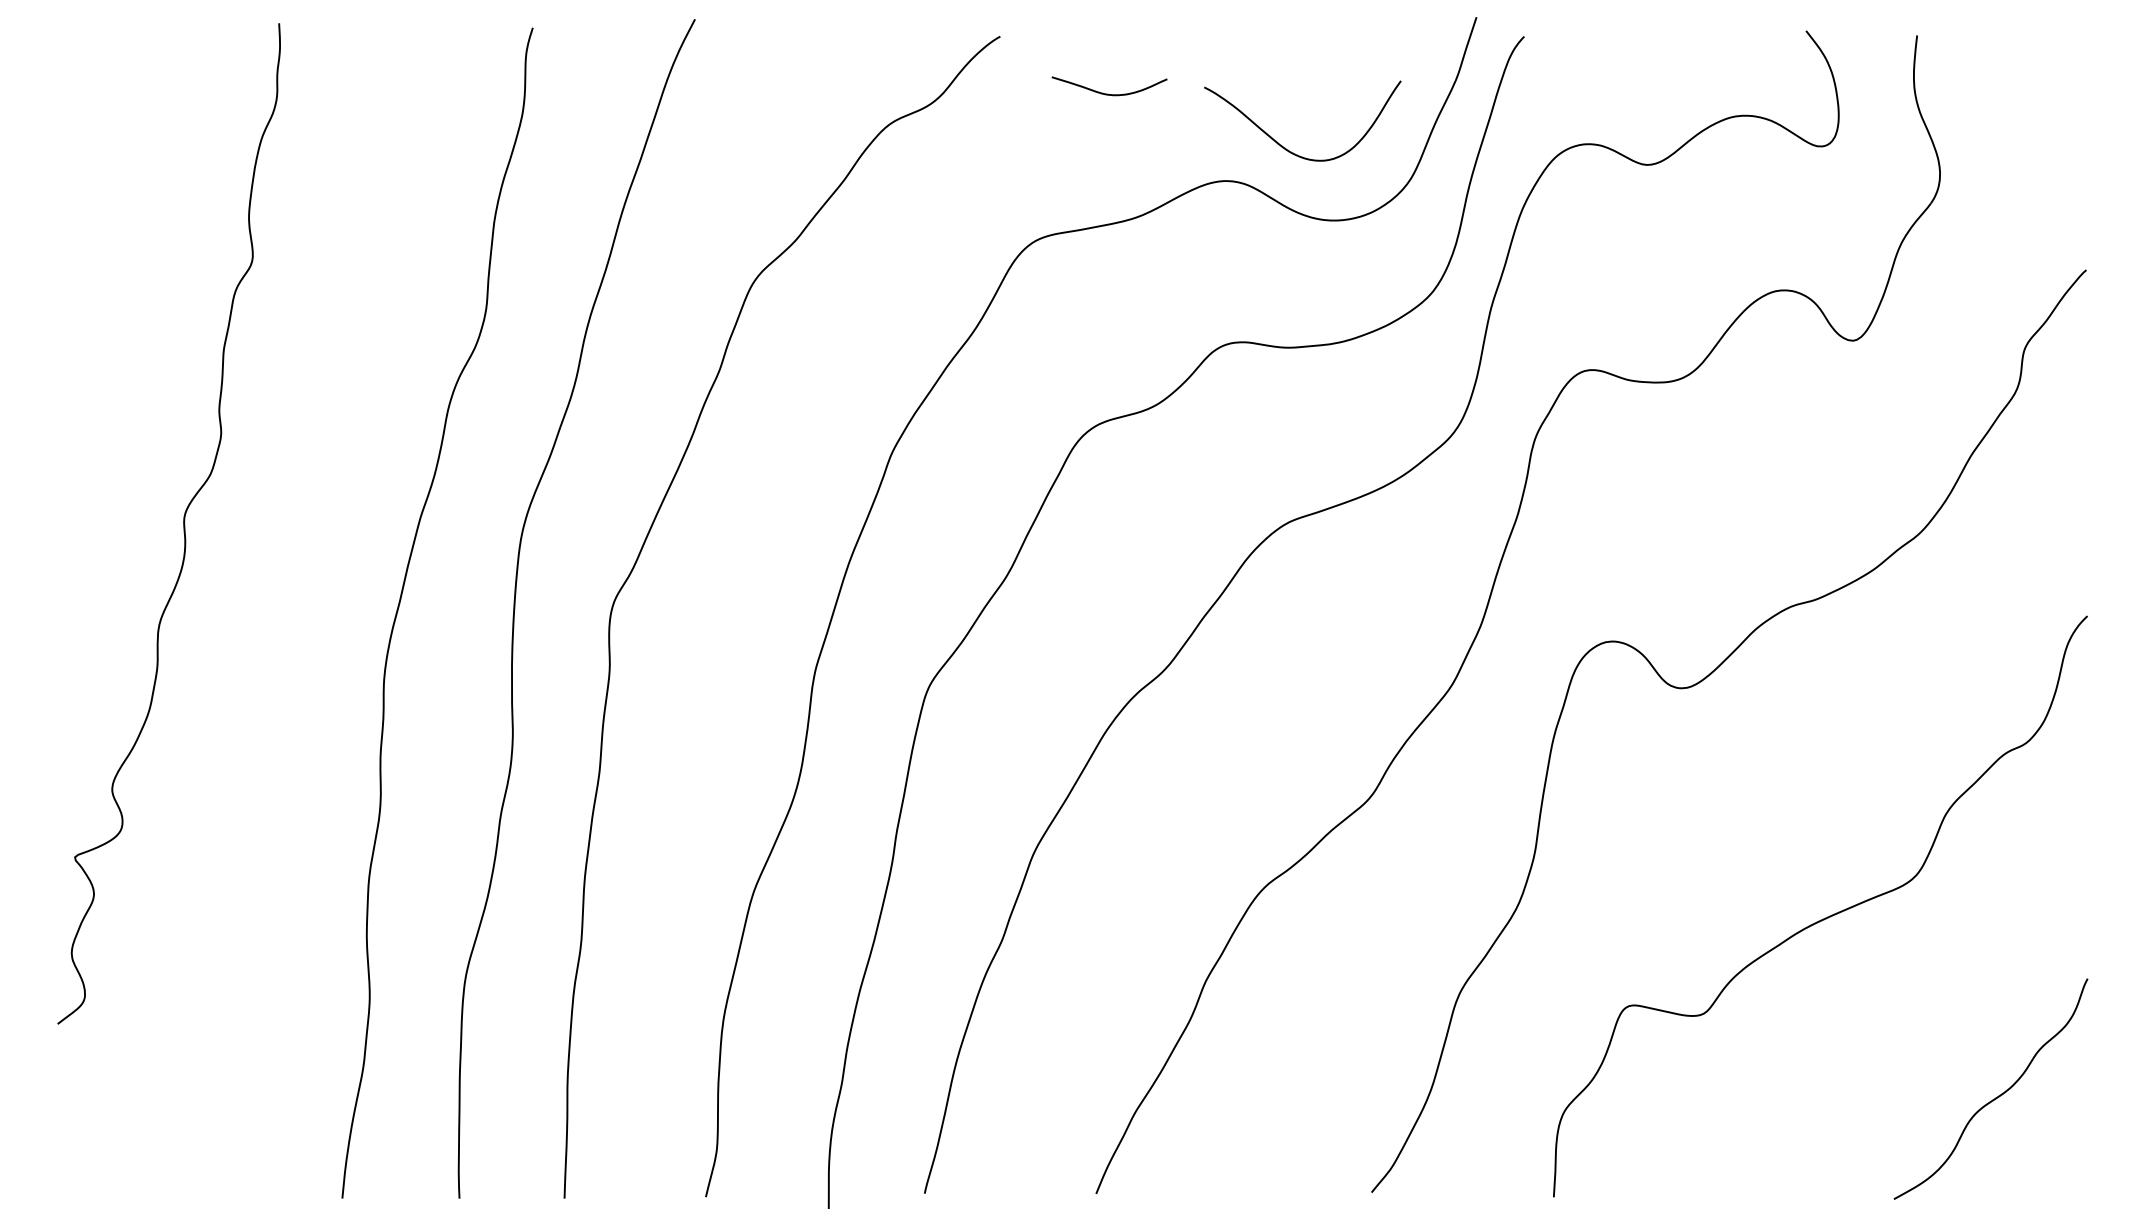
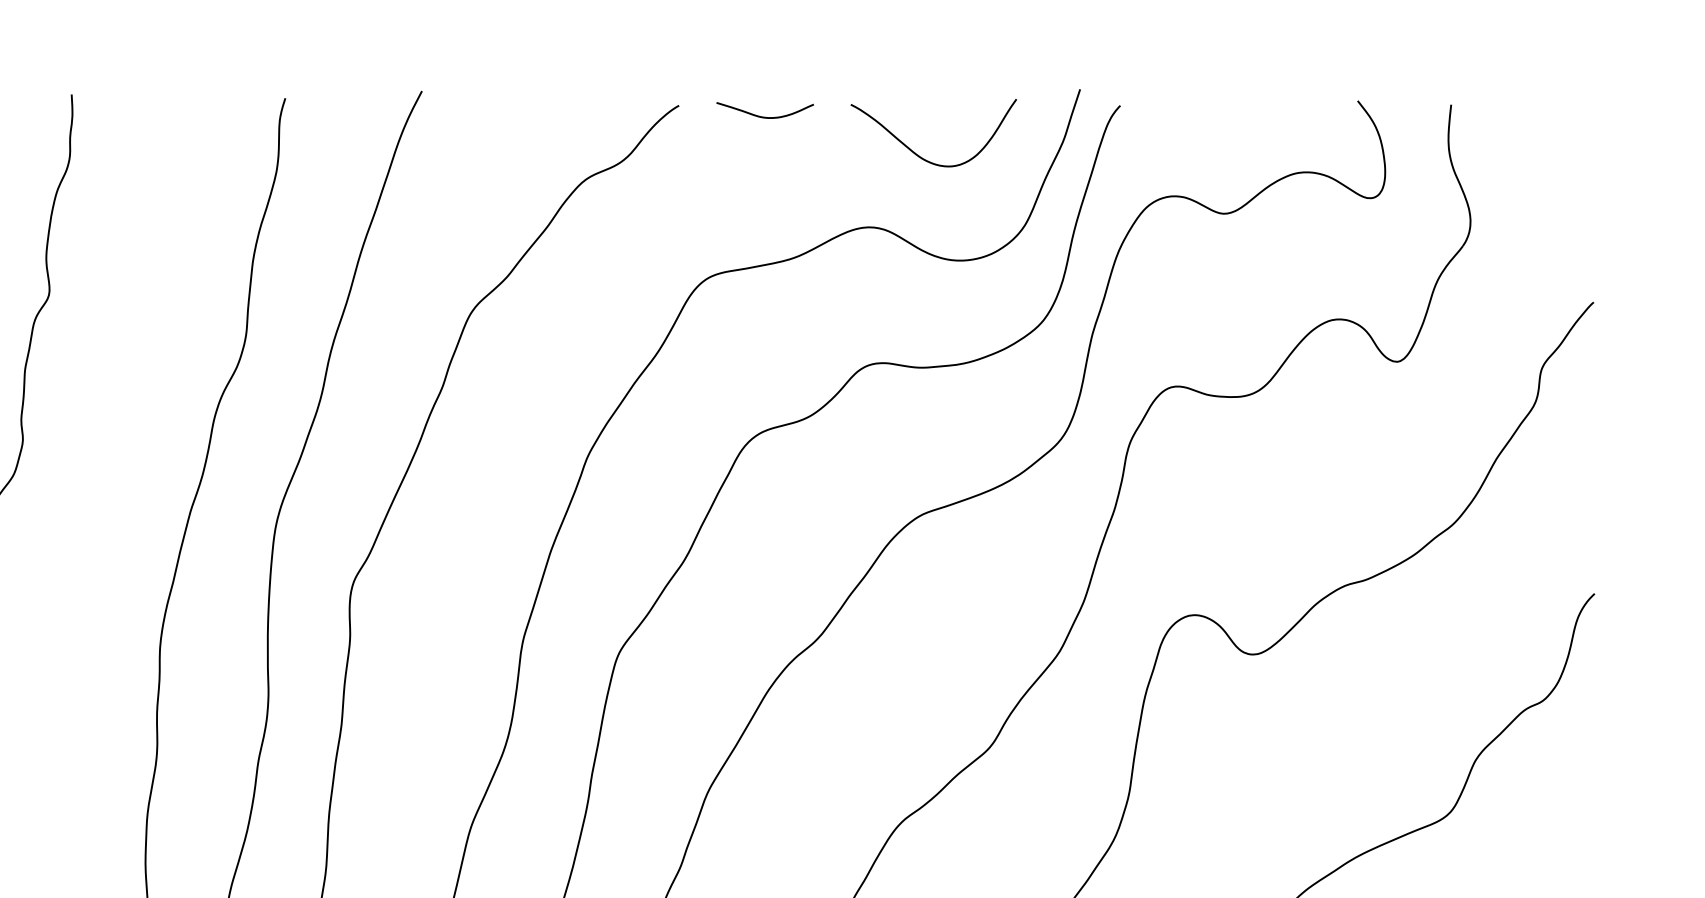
curve: (1108, 93) -> (764, 116), moved
curve: (1285, 147) -> (919, 155), moved

